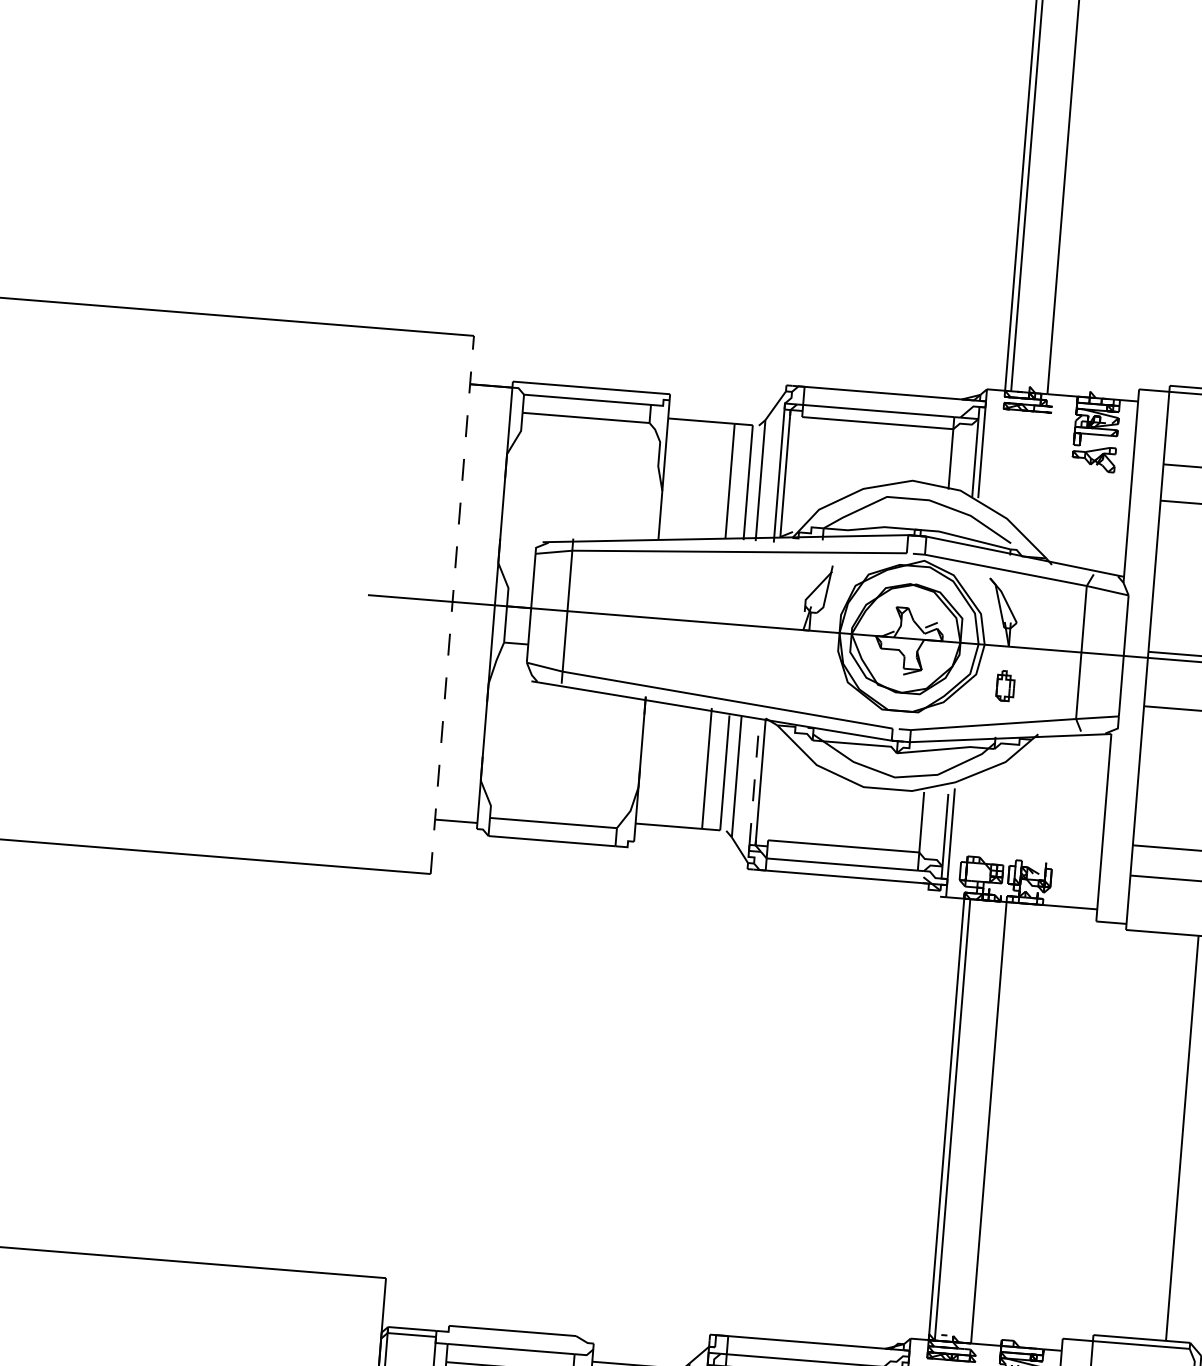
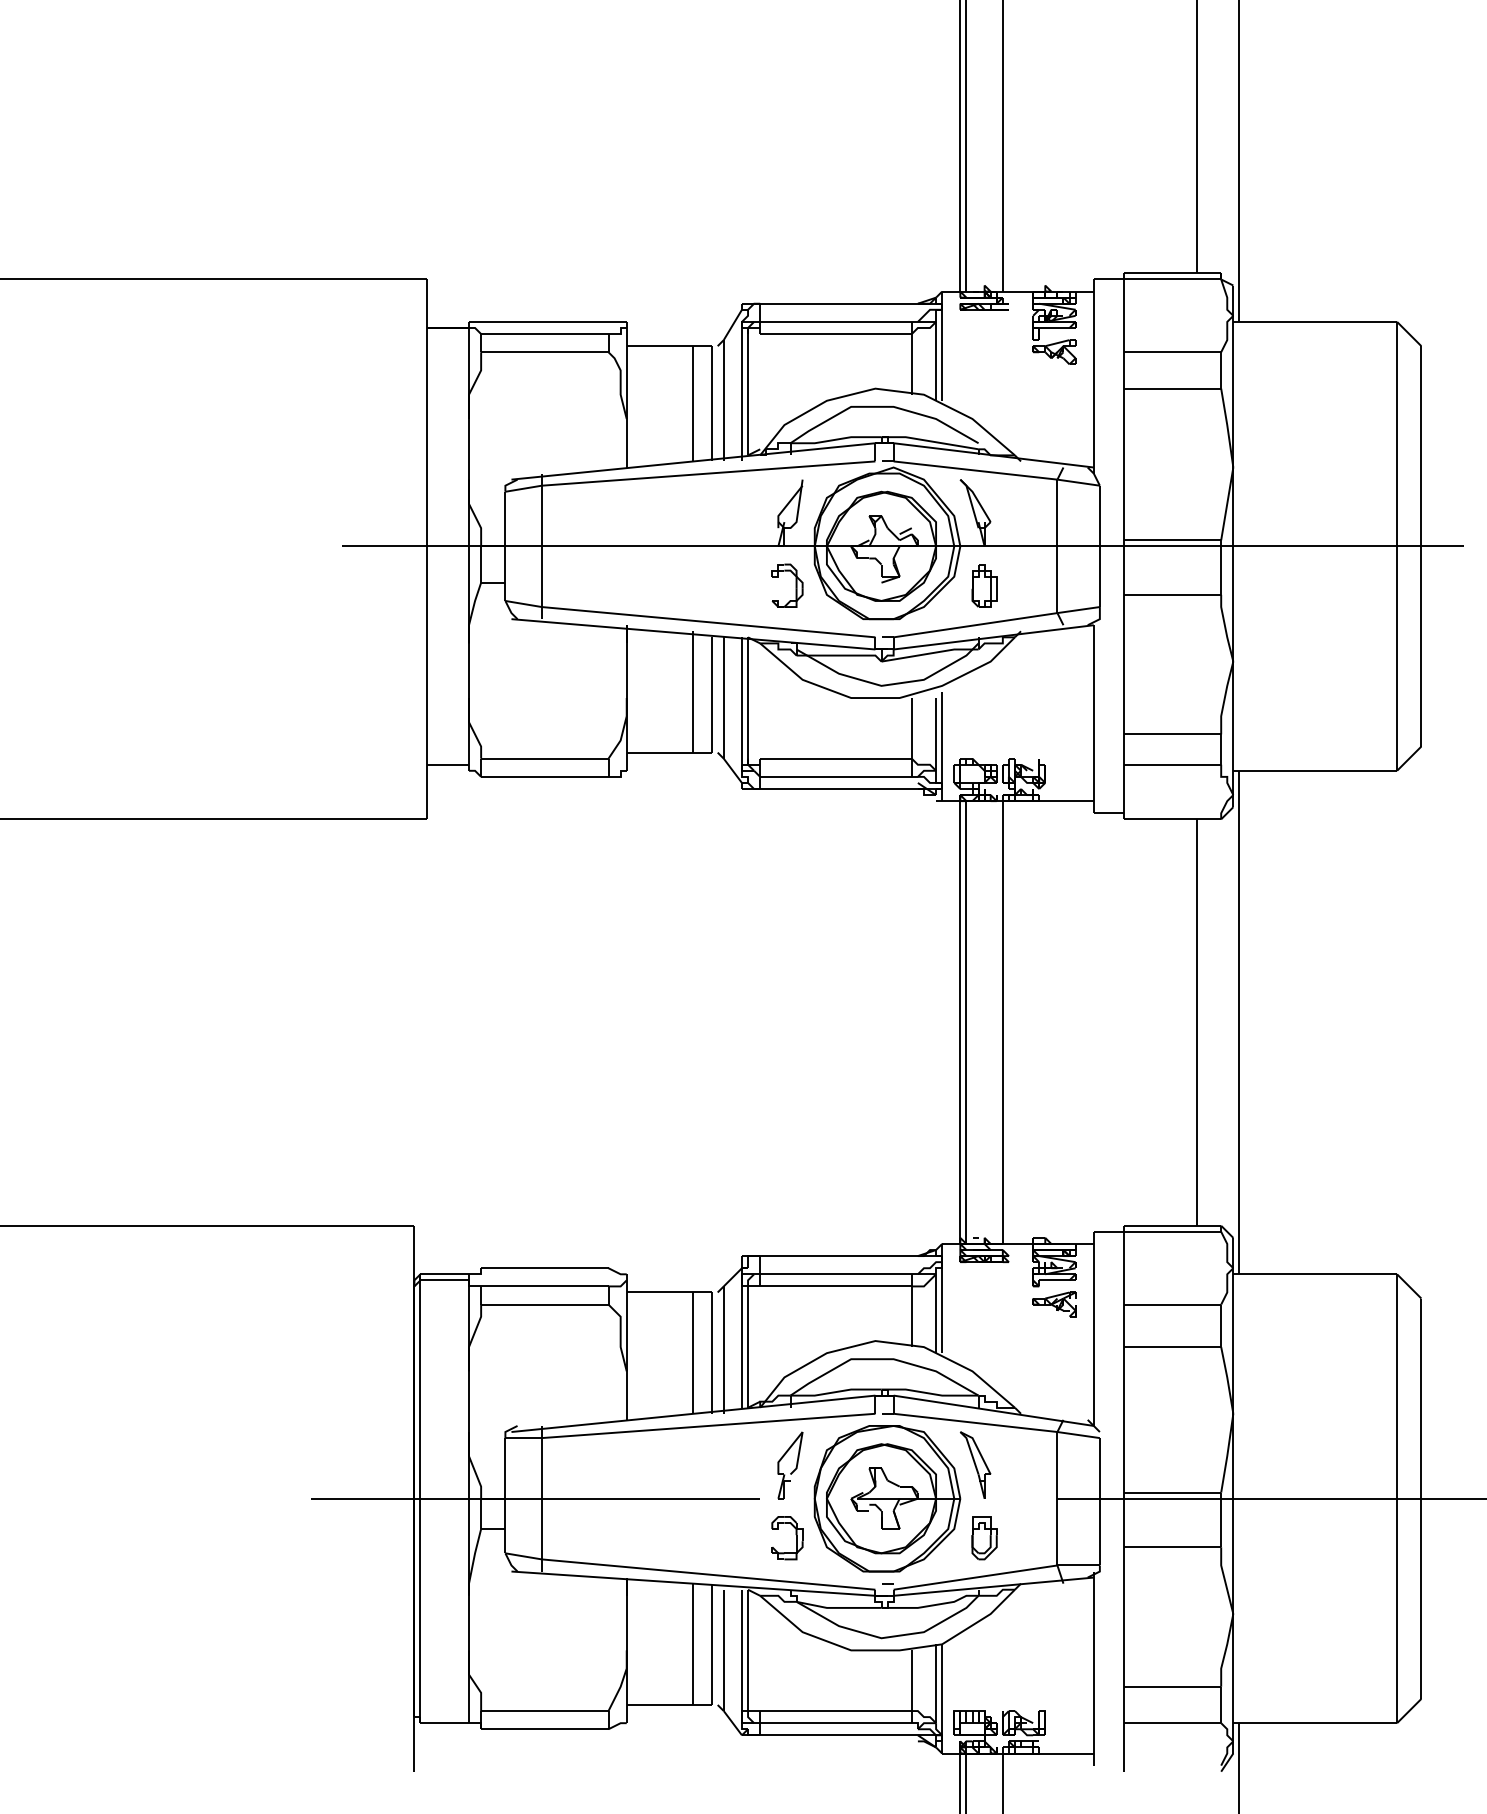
line: (452, 605) -> (426, 549), dashed -> solid
part: (817, 670) -> (795, 585), added
part: (1005, 685) -> (984, 585), size x1.43
line: (754, 781) -> (741, 701), dashed -> solid

